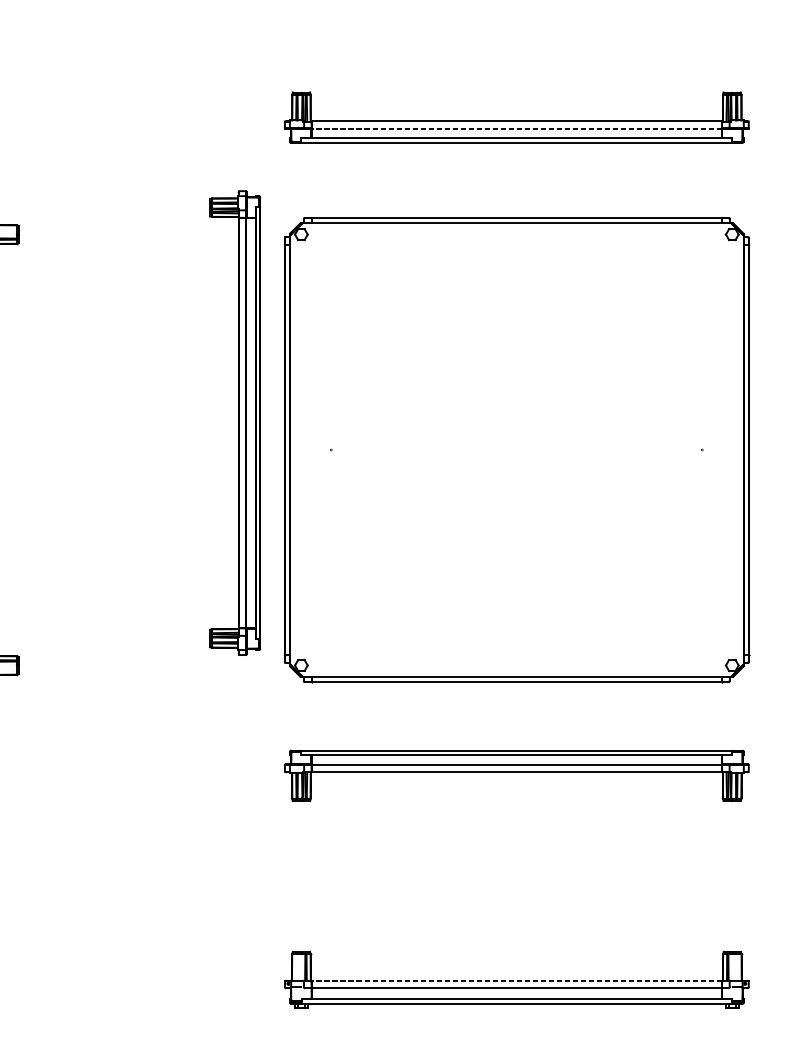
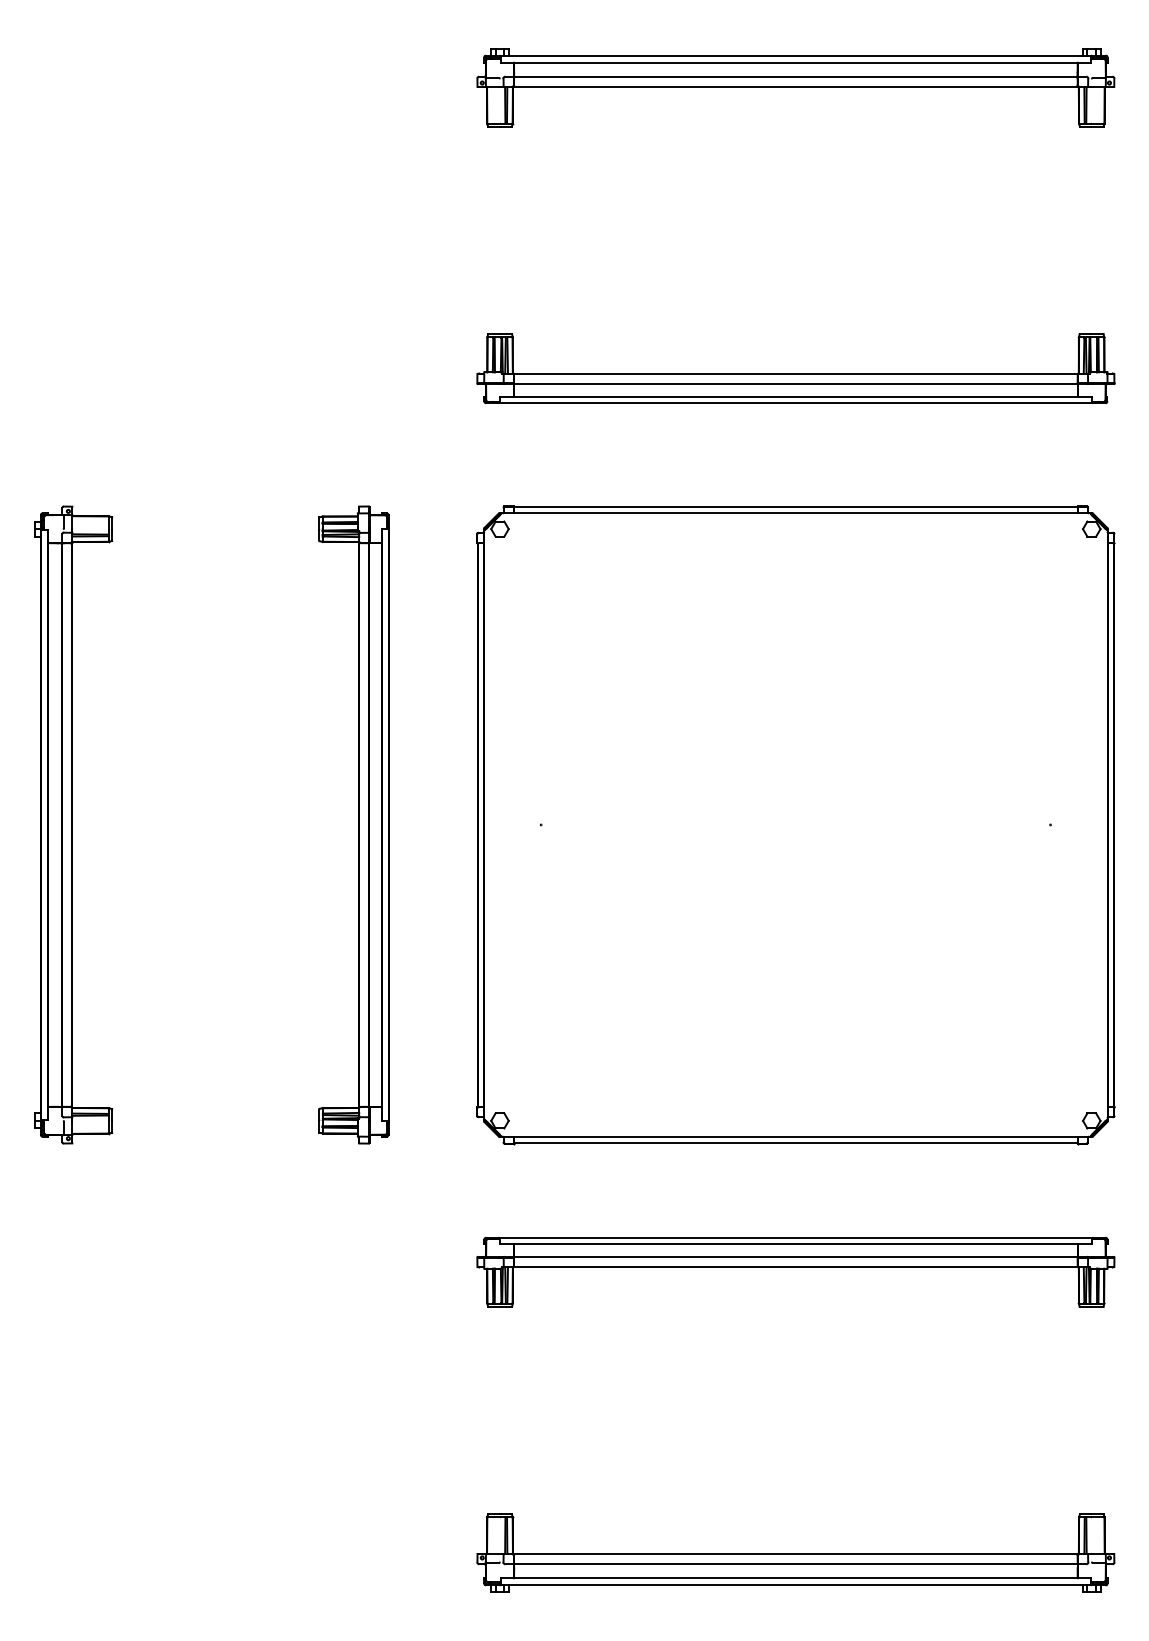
line: (516, 128) -> (795, 383), dashed -> solid
part: (234, 422) -> (353, 824), moved
line: (516, 980) -> (795, 1553), dashed -> solid

